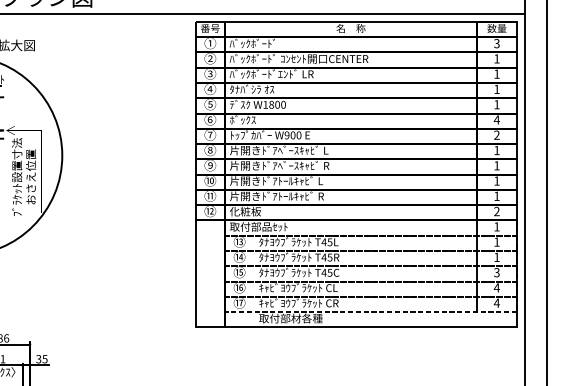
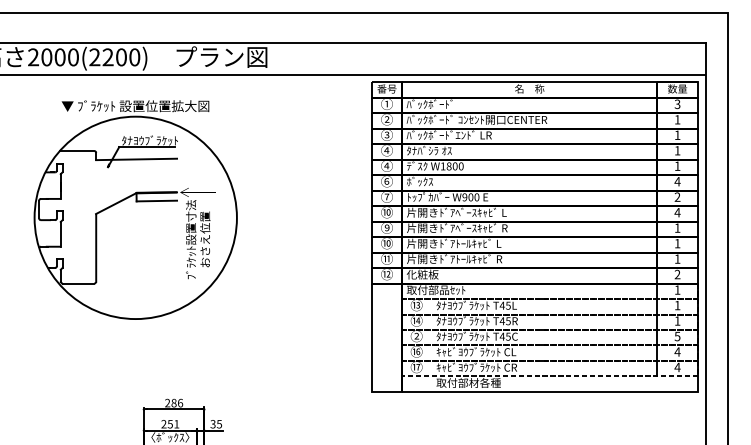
text: (209, 103) -> (386, 165), ⑤ -> ④
text: (209, 150) -> (386, 212), ⑧ -> ⑩
text: (496, 150) -> (677, 212), 1 -> 4
text: (239, 271) -> (416, 335), ⑮ -> ②
text: (496, 271) -> (677, 335), 3 -> 5

